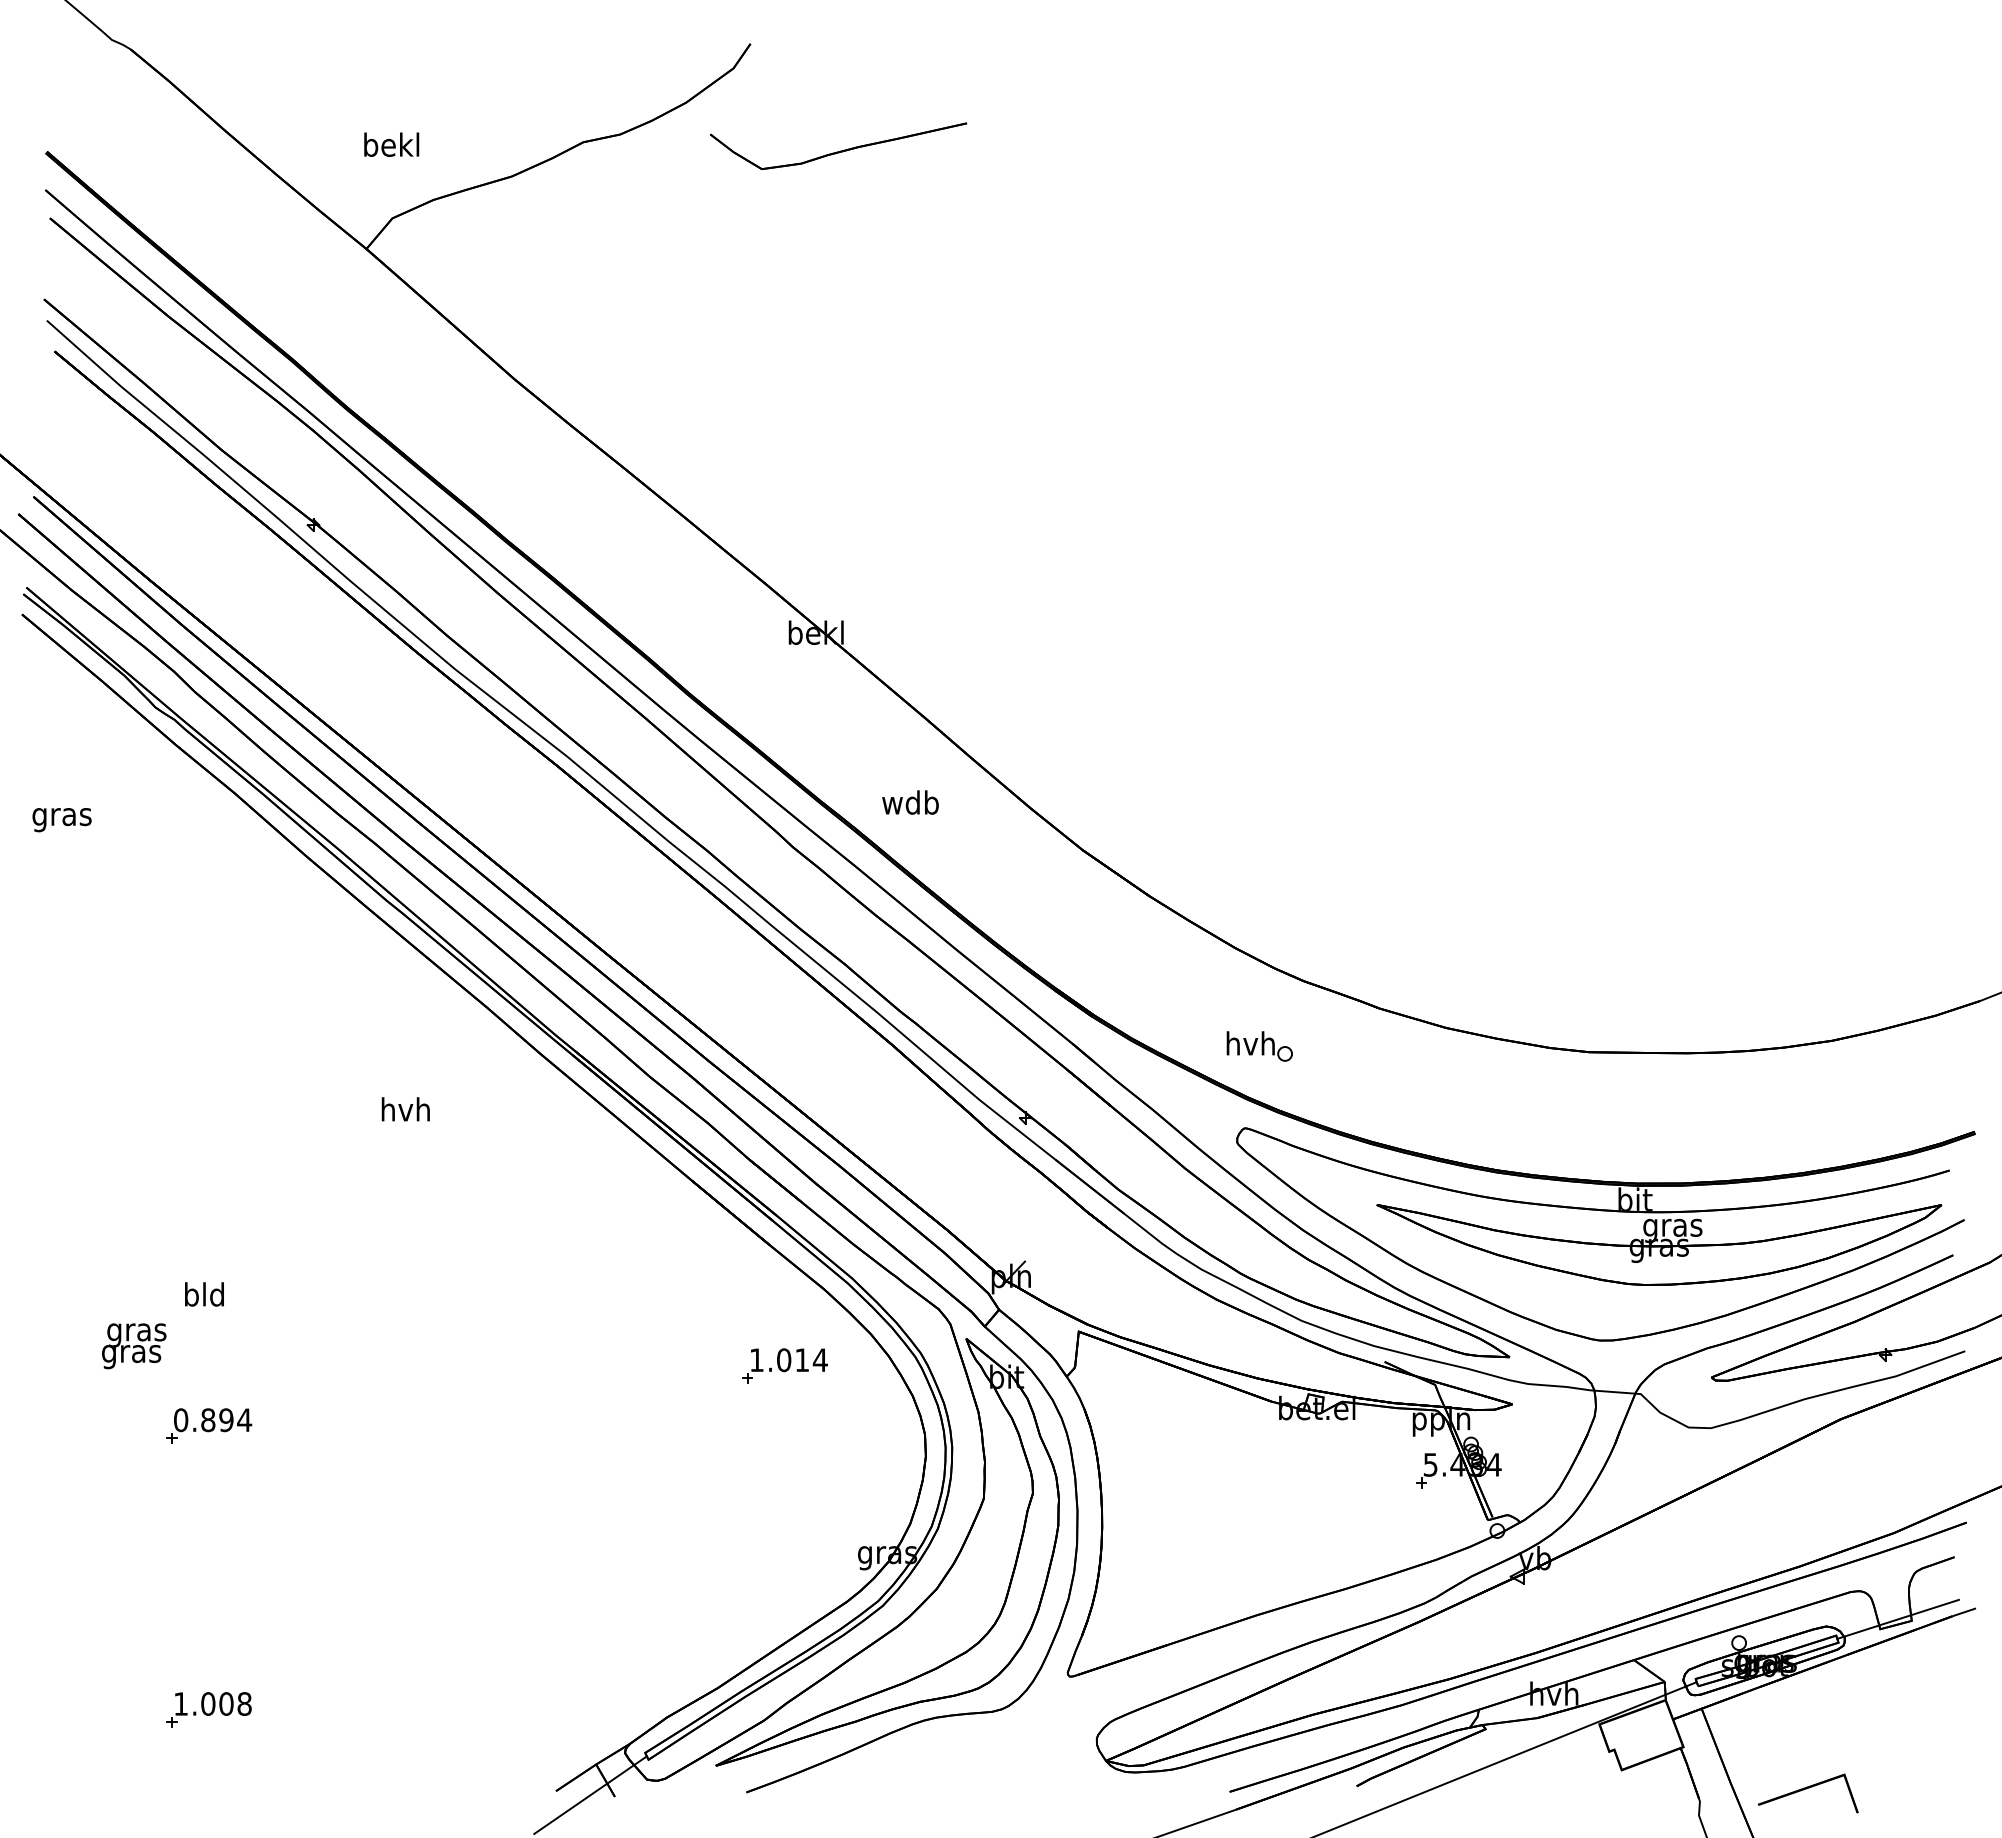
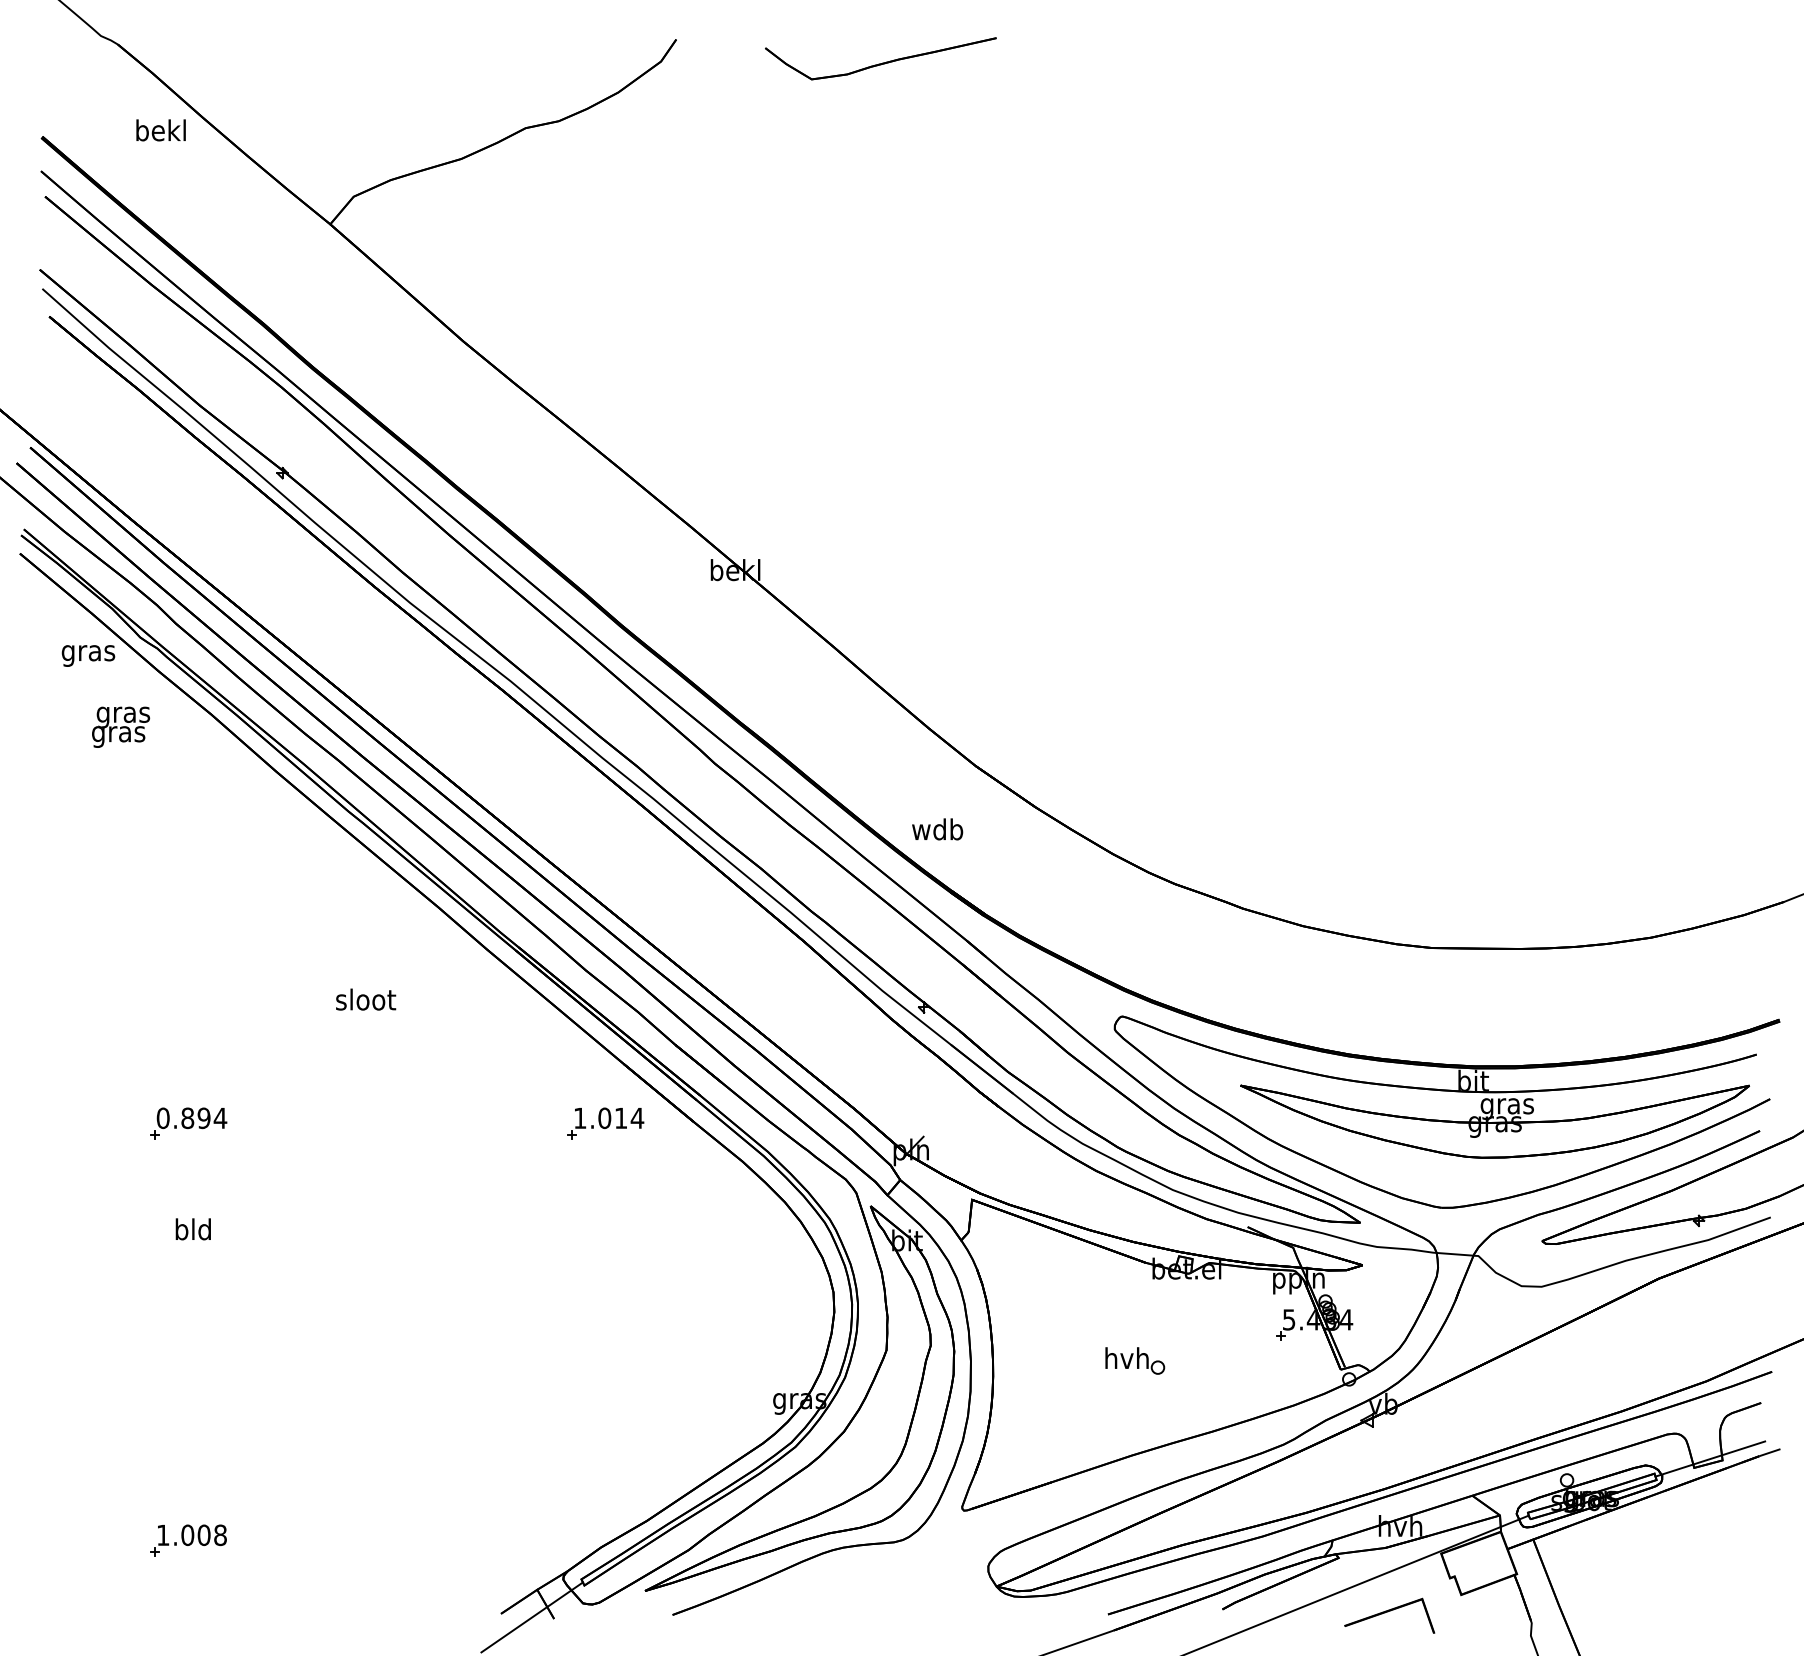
text: (391, 144) -> (160, 130), moved
part: (838, 146) -> (880, 58), moved
text: (910, 802) -> (937, 829), moved
text: (61, 820) -> (87, 656), moved
part: (1259, 1046) -> (1134, 1360), moved
text: (405, 1109) -> (365, 999), hvh -> sloot
text: (204, 1294) -> (193, 1229), moved
text: (134, 1346) -> (121, 727), moved
part: (784, 1365) -> (605, 1123), moved
part: (209, 1425) -> (188, 1123), moved
part: (1807, 1793) -> (1388, 1615), moved

